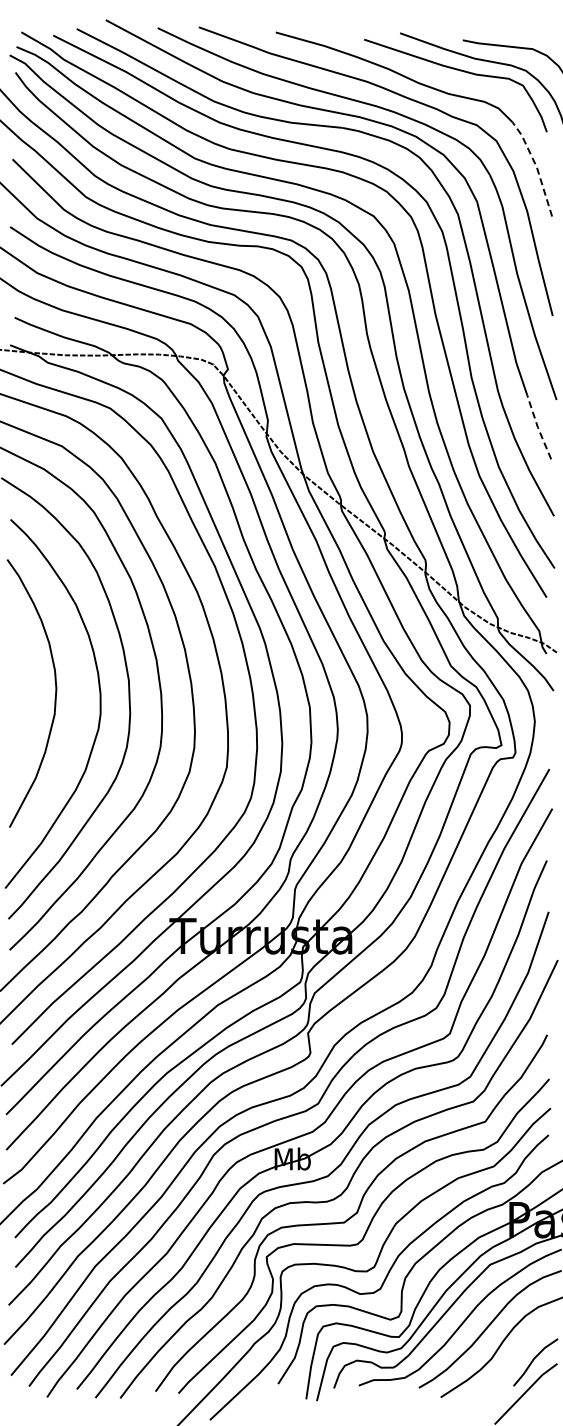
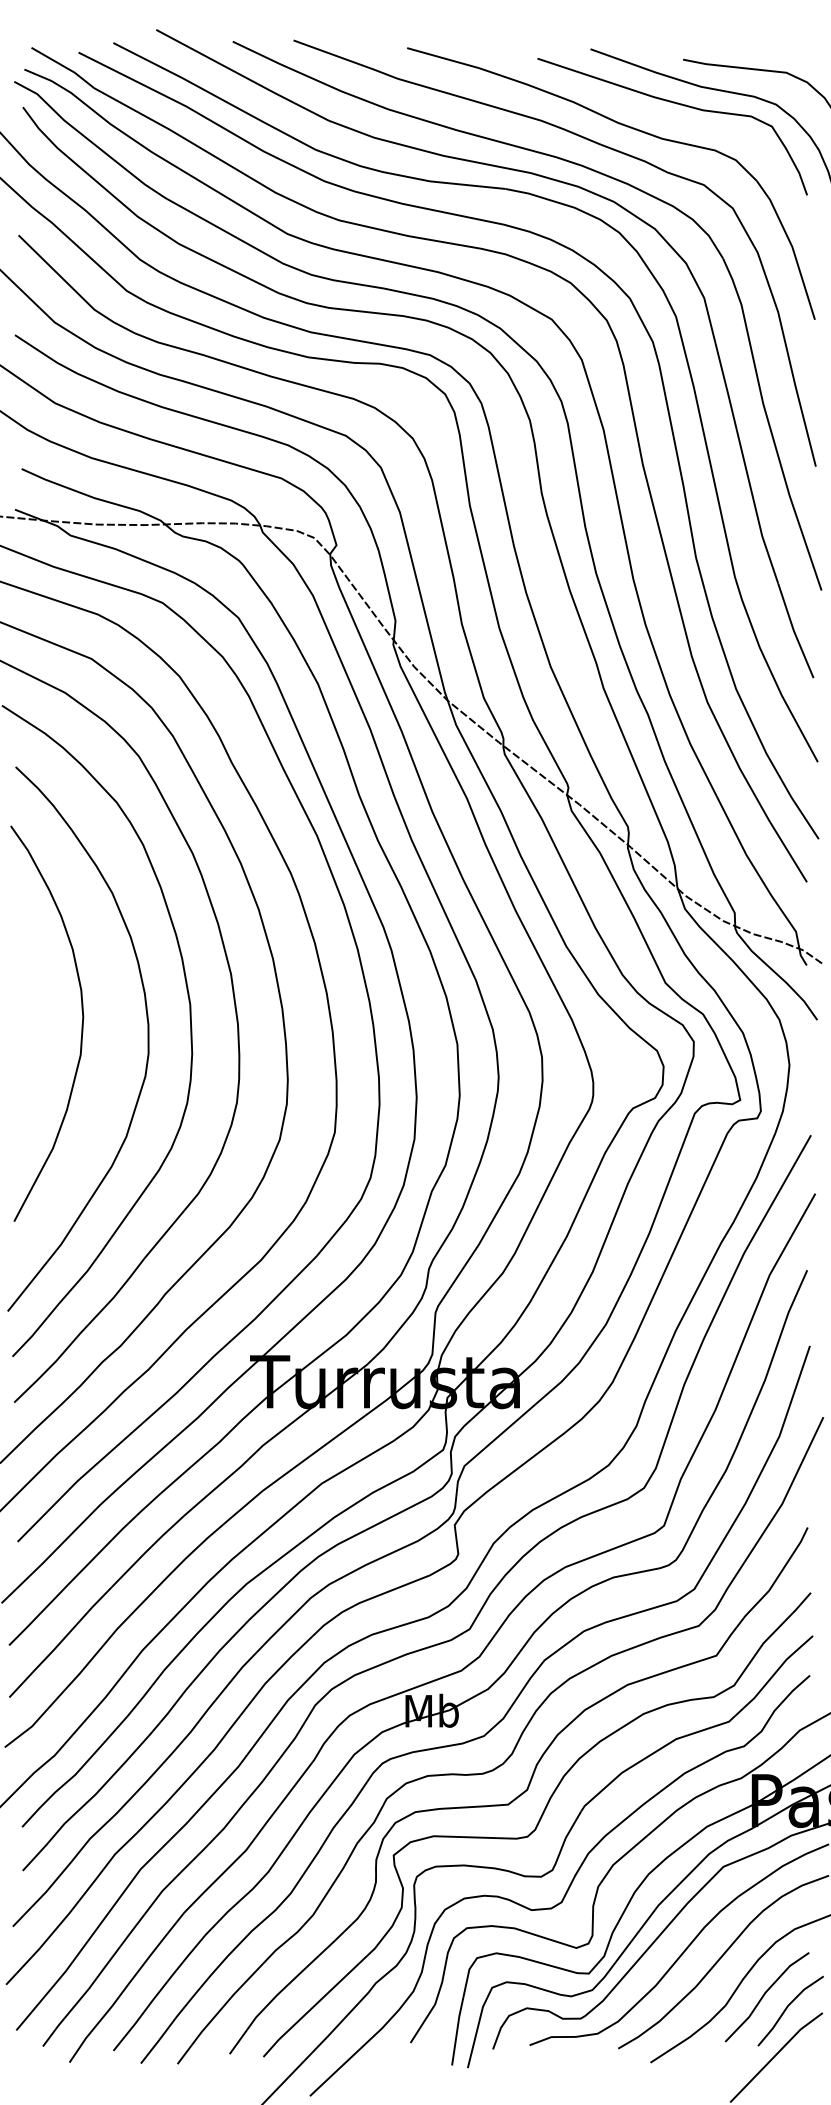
line: (536, 167) -> (791, 247), dashed -> solid
line: (537, 427) -> (793, 631), dashed -> solid
line: (518, 1352) -> (765, 1996), added

